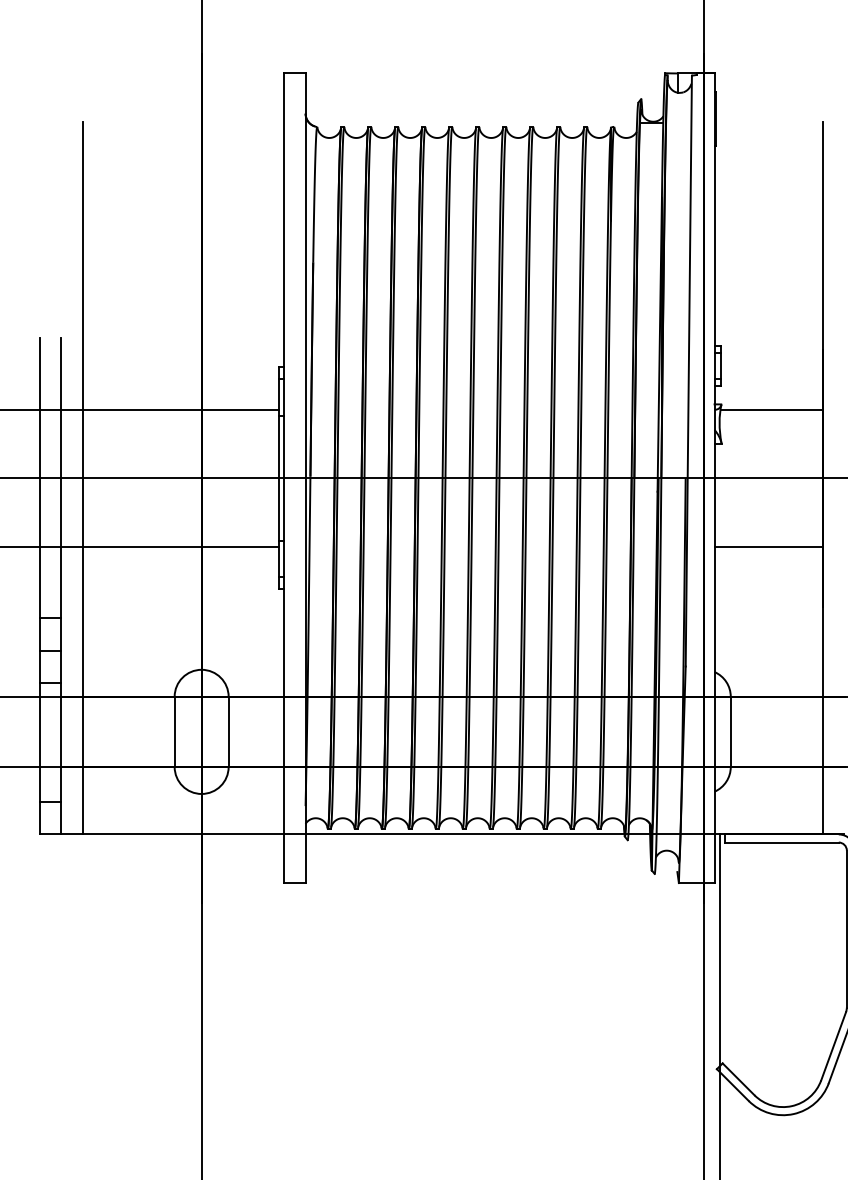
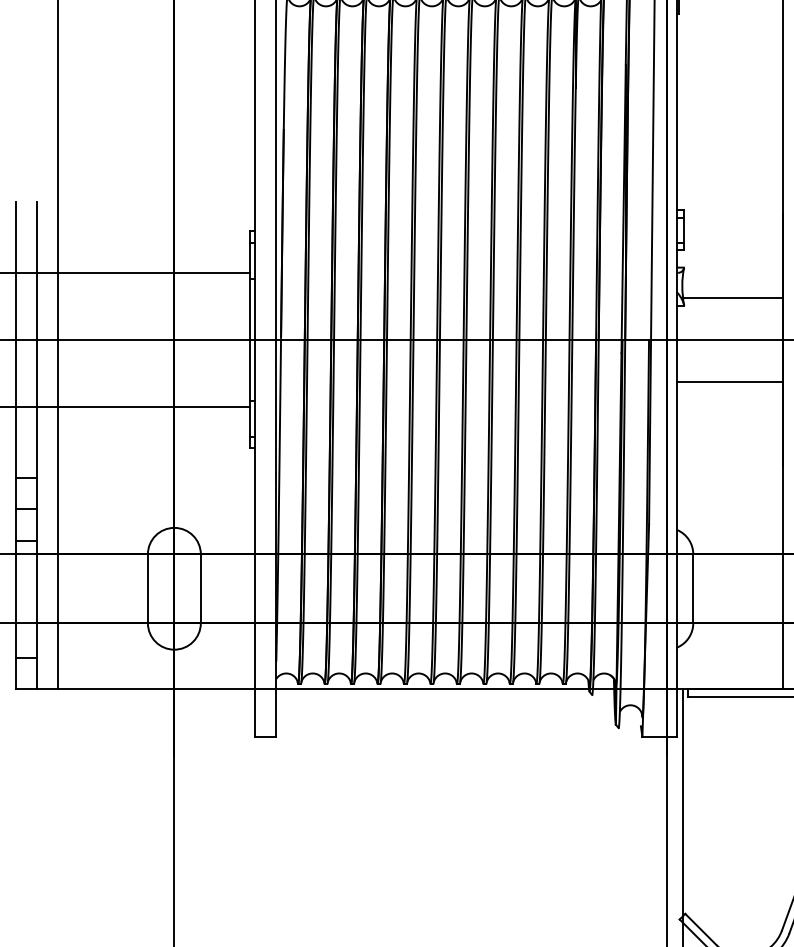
line: (771, 409) -> (733, 298), moved
line: (768, 546) -> (730, 381), moved

